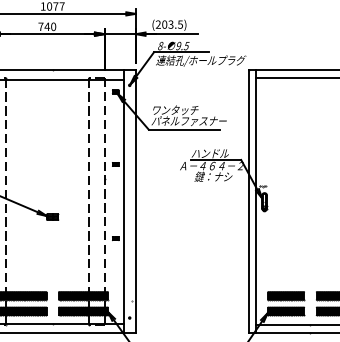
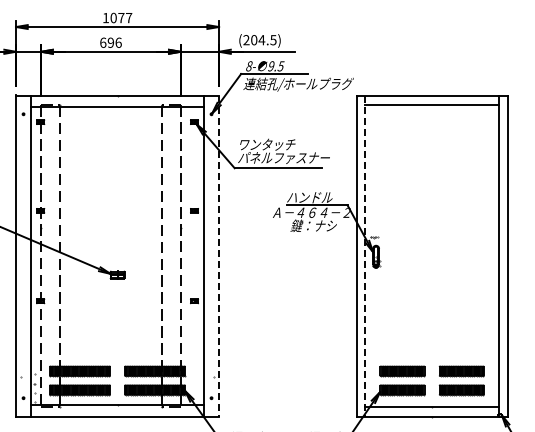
text: (170, 24) -> (261, 40), (203.5) -> (204.5)
text: (46, 26) -> (110, 42), 740 -> 696
line: (136, 201) -> (219, 256), solid -> dashed
line: (255, 201) -> (365, 256), solid -> dashed

